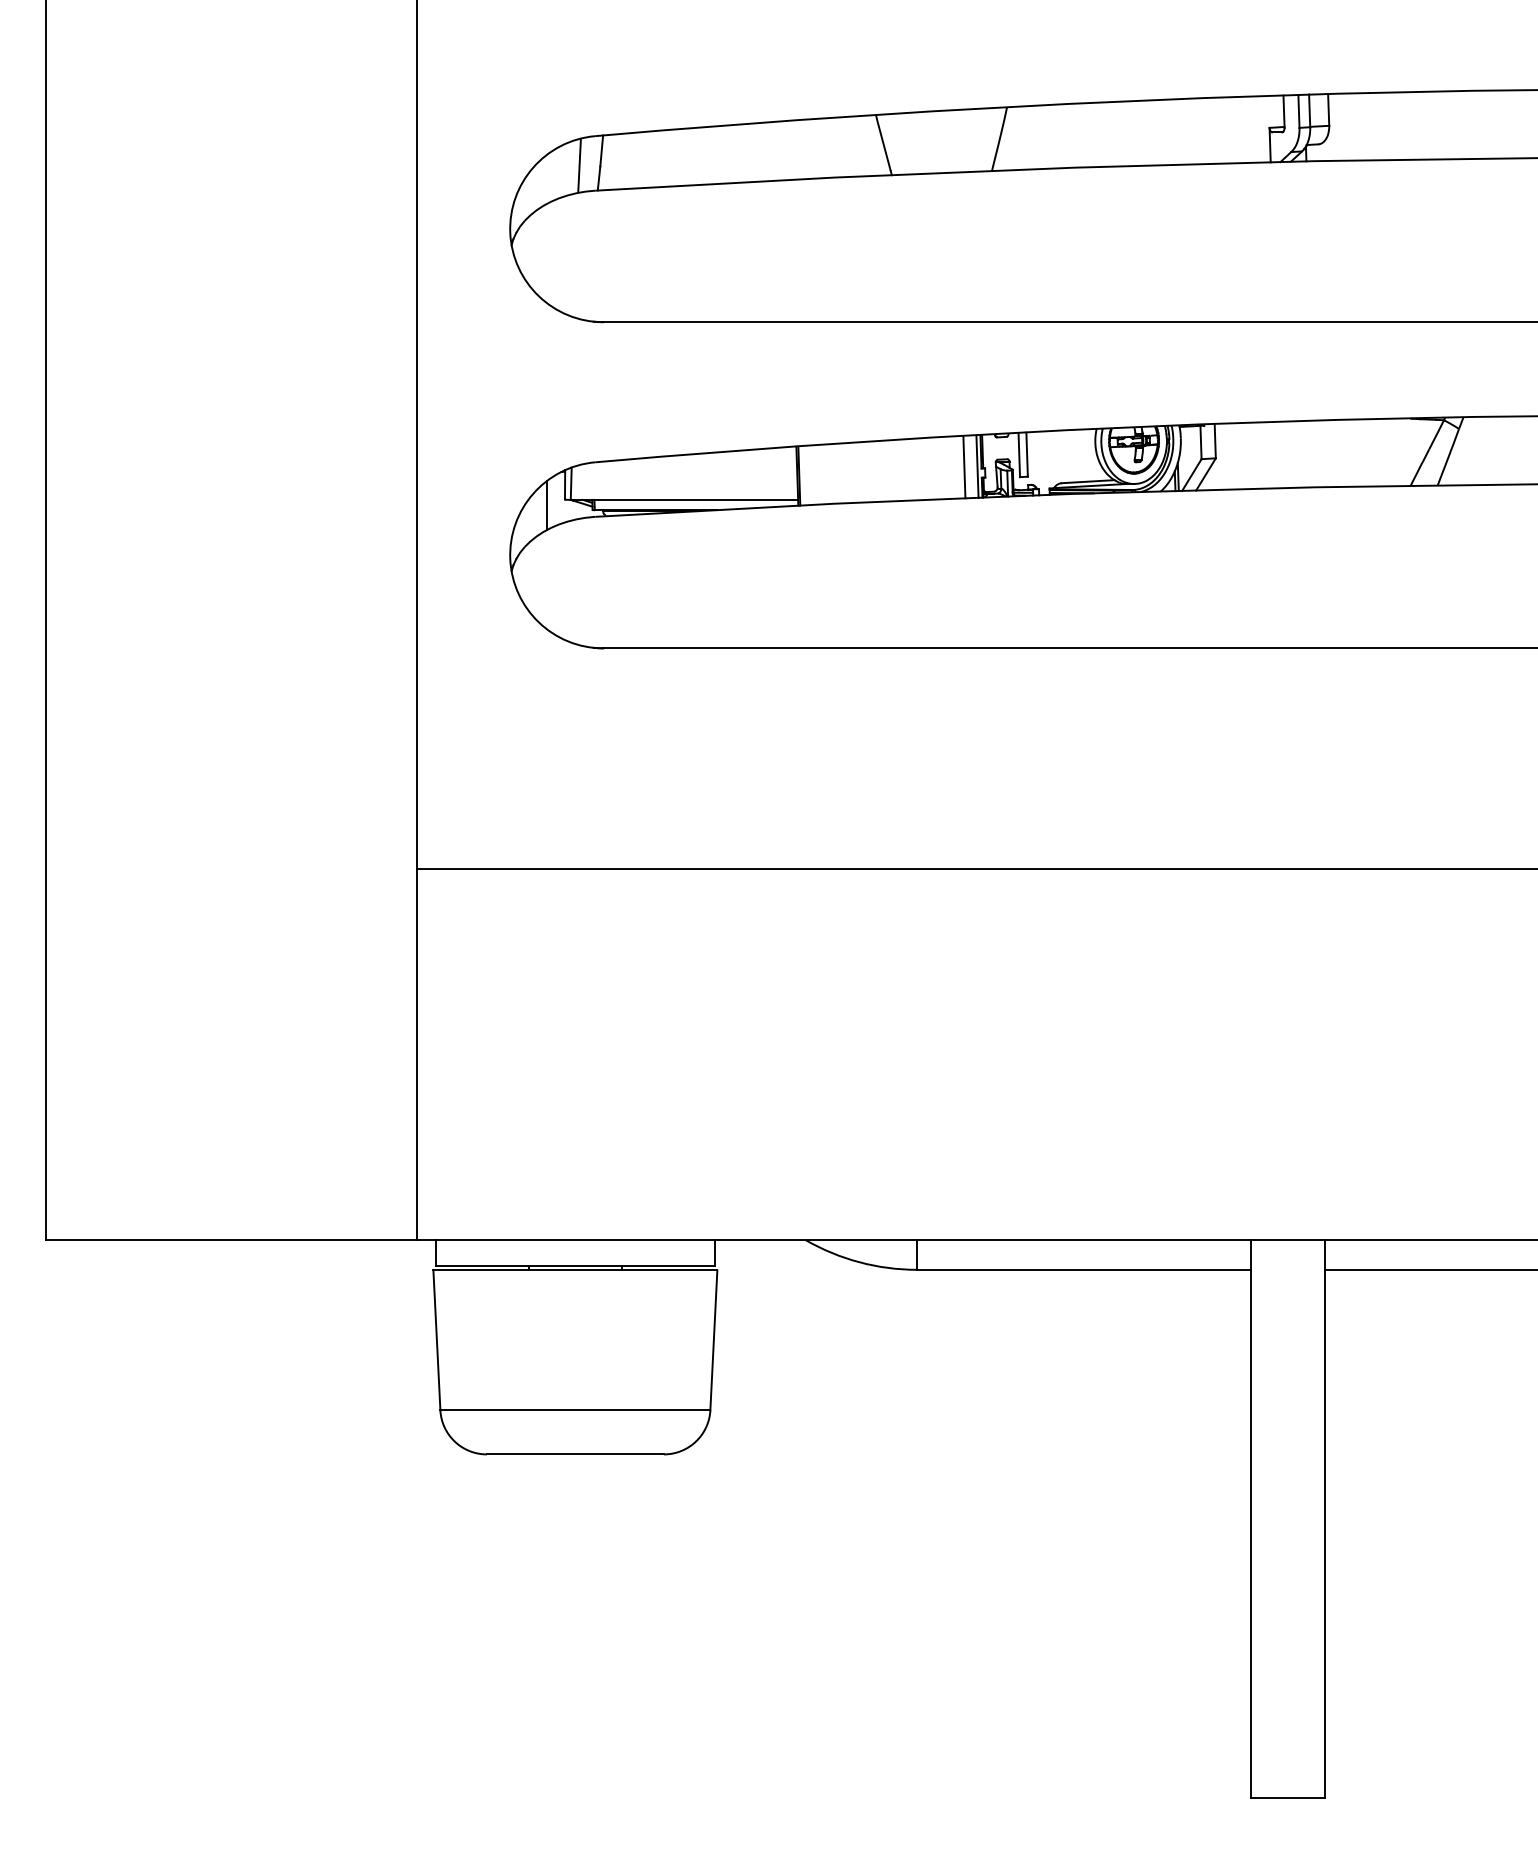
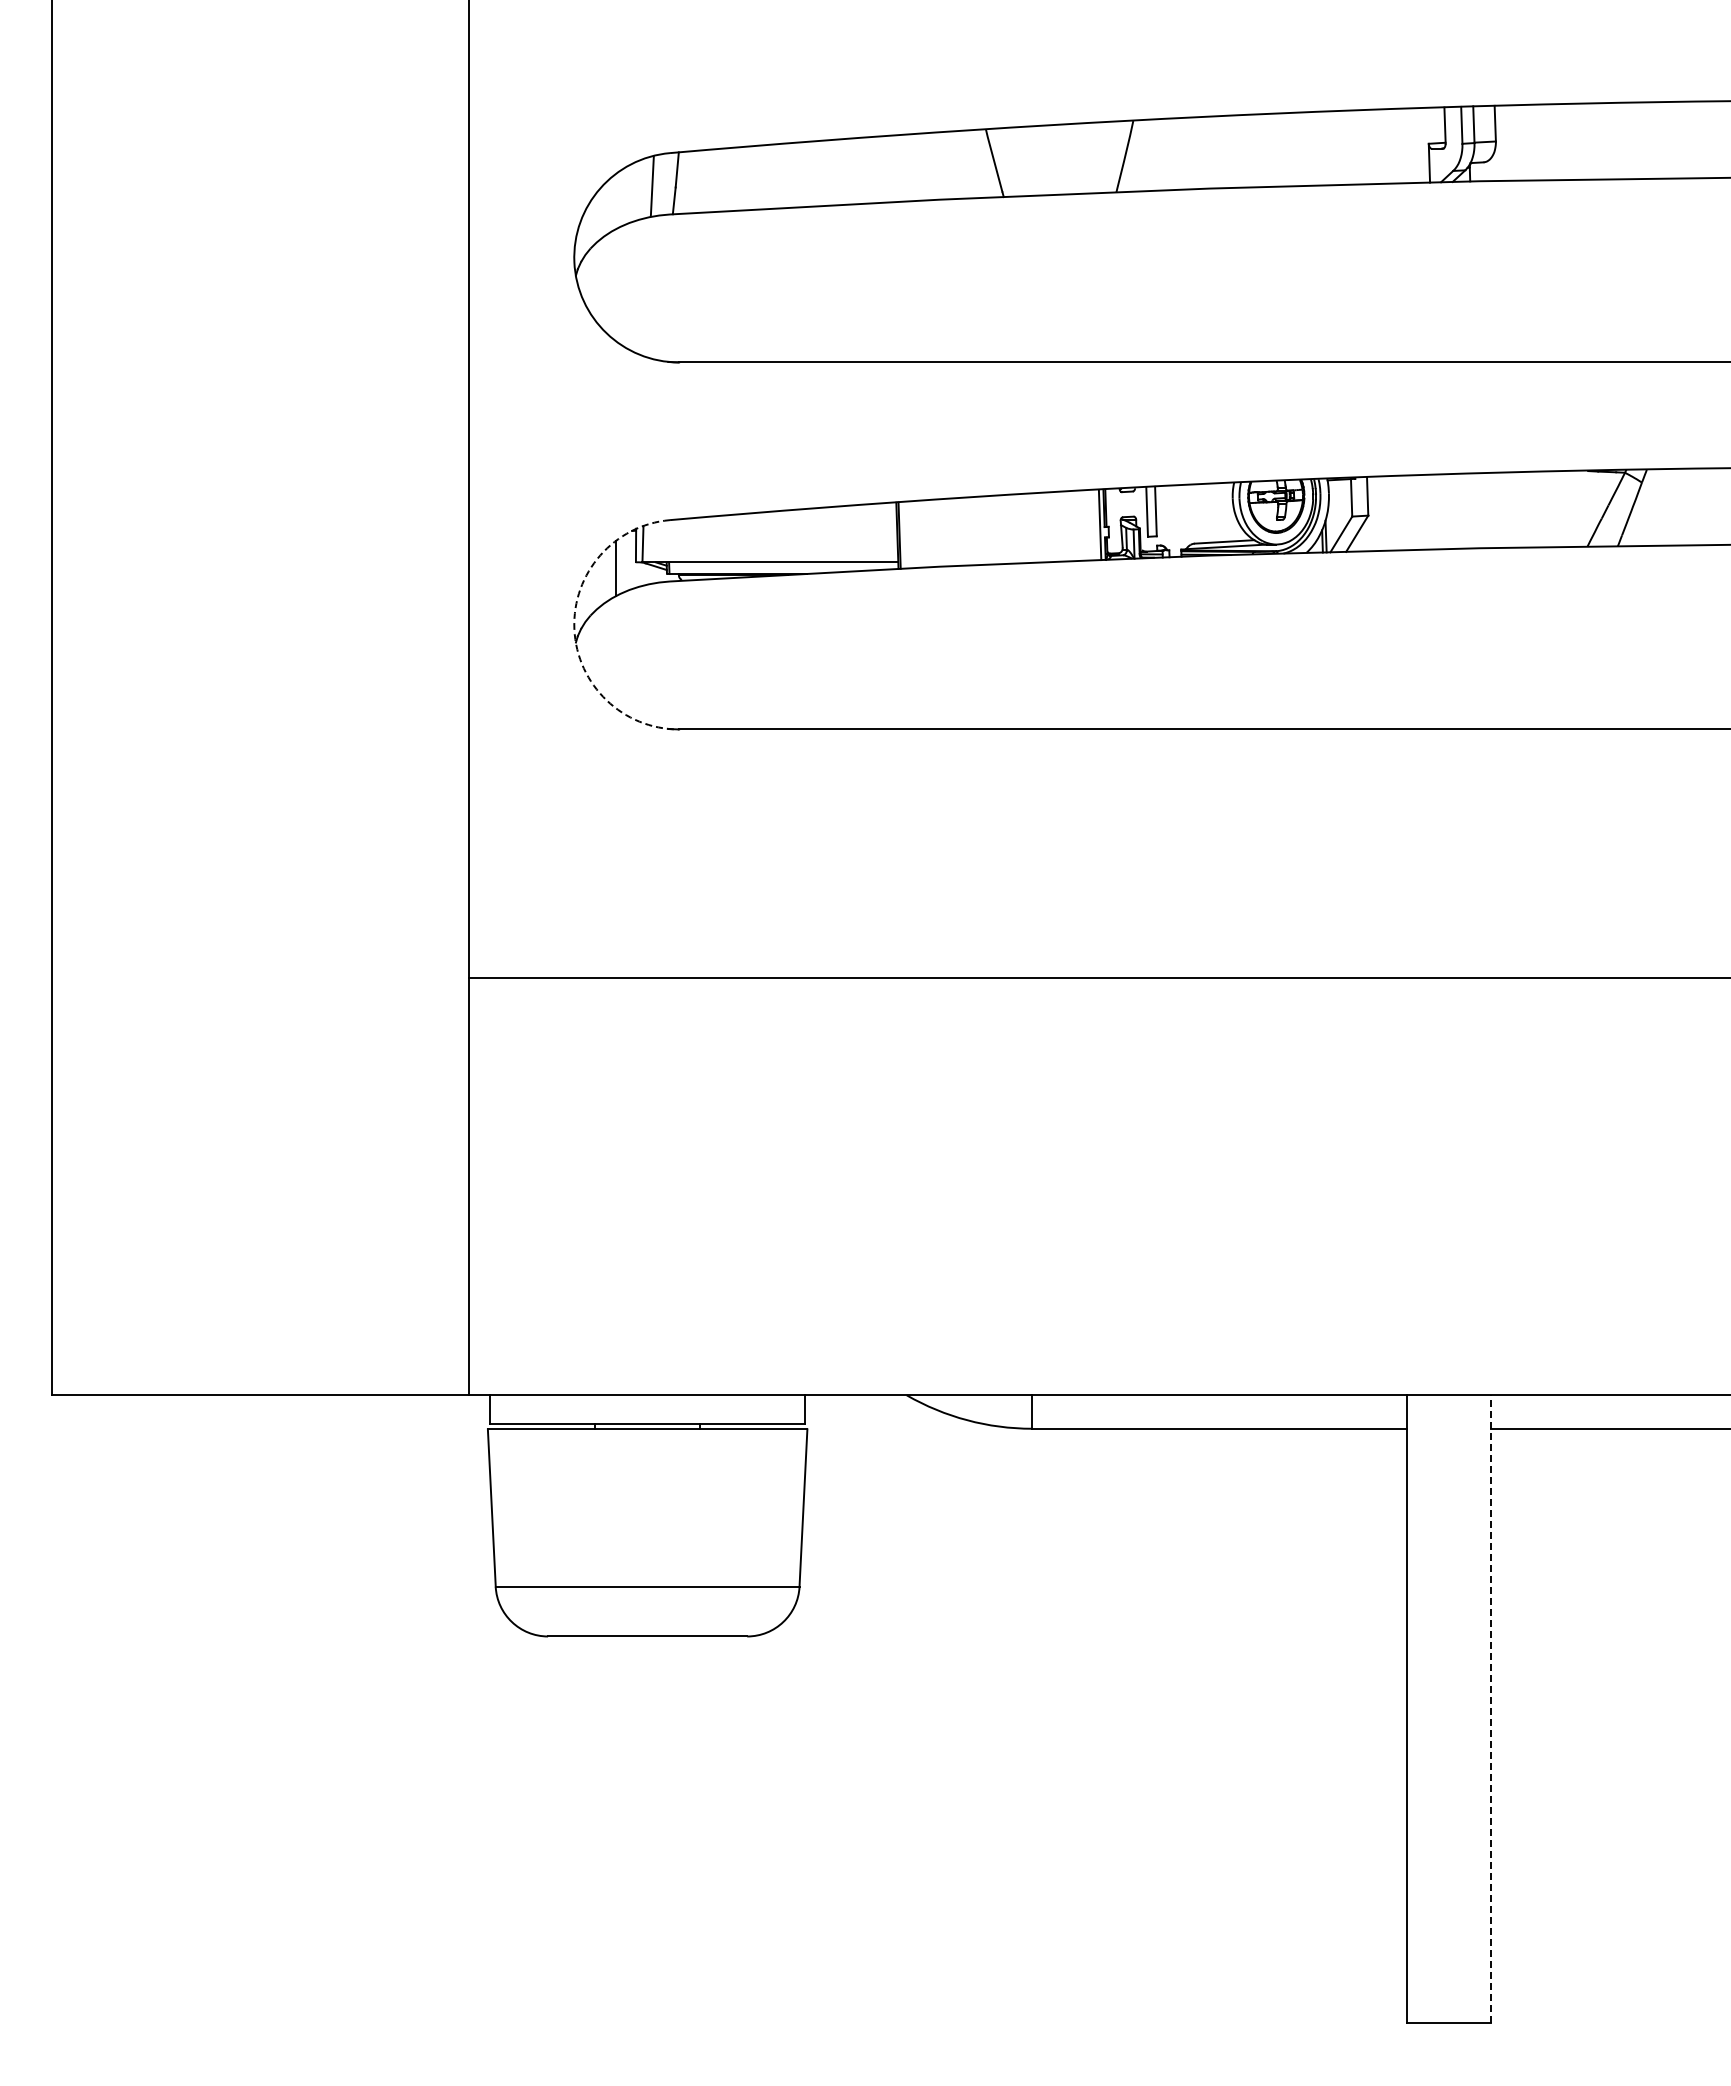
line: (964, 467) -> (1085, 525), removed
arc: (510, 559) -> (574, 629), solid -> dashed
line: (1325, 1518) -> (1491, 1708), solid -> dashed

